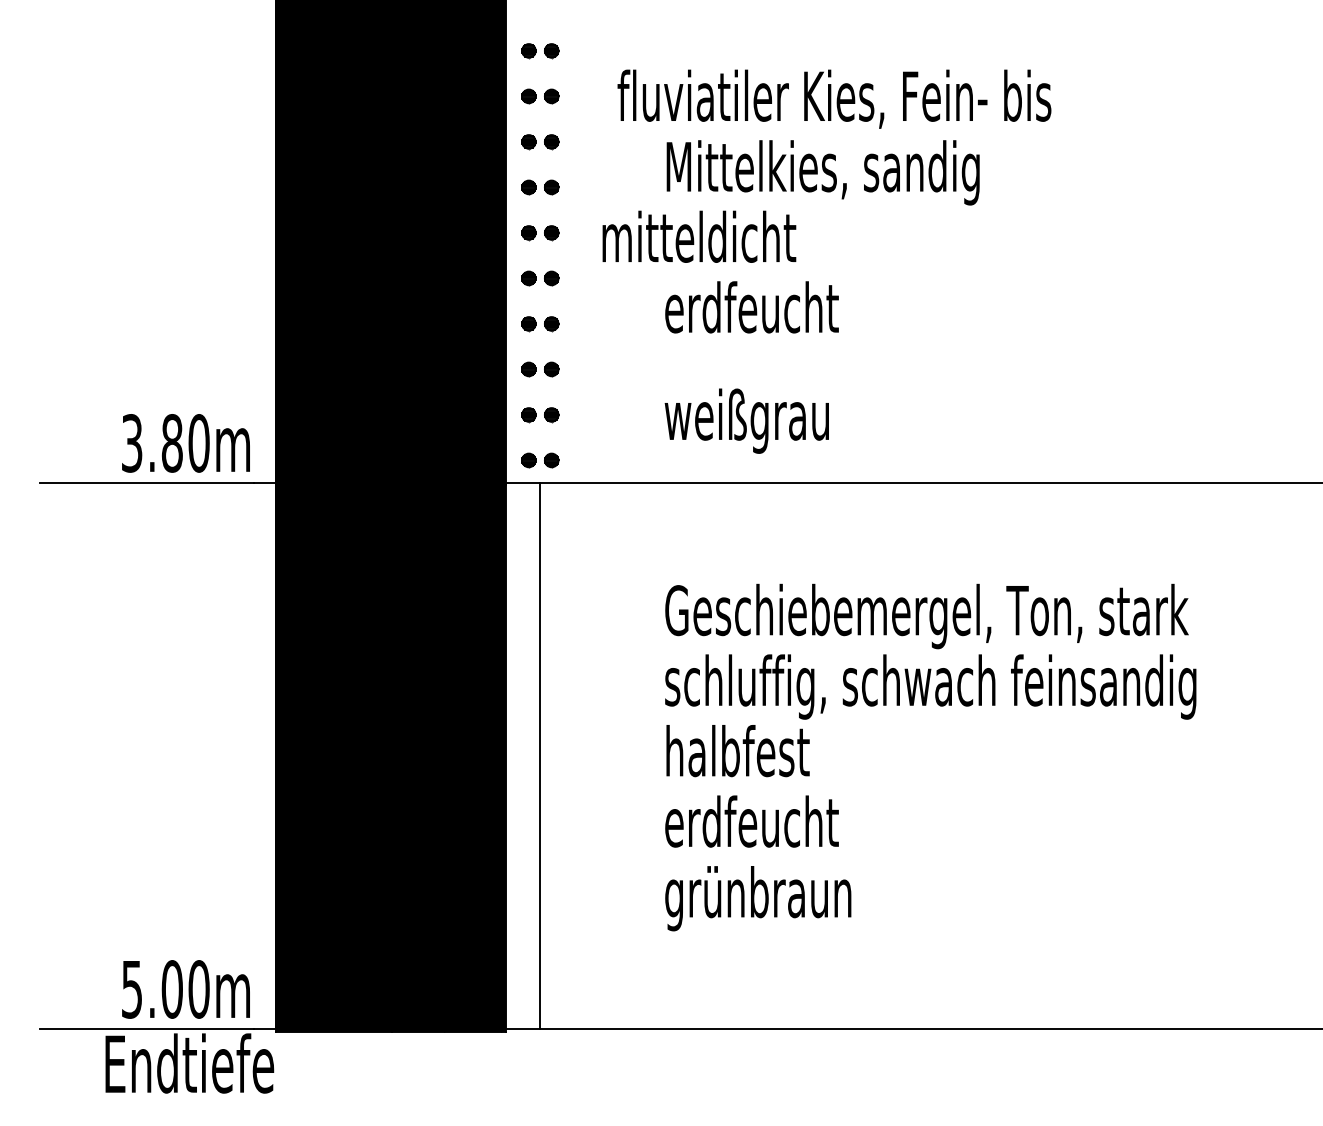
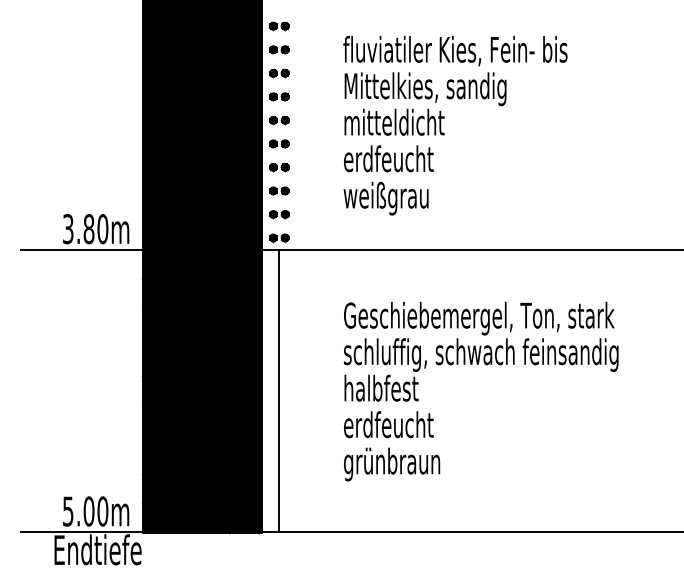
text: (834, 99) -> (455, 51), moved
text: (699, 235) -> (394, 121), moved
text: (745, 420) -> (385, 198), moved

